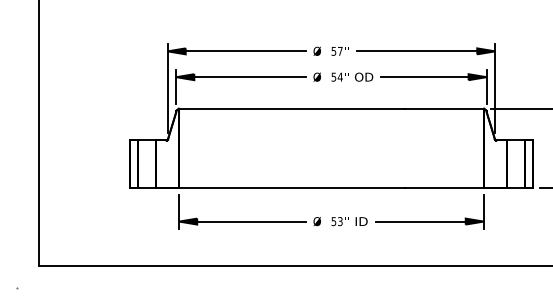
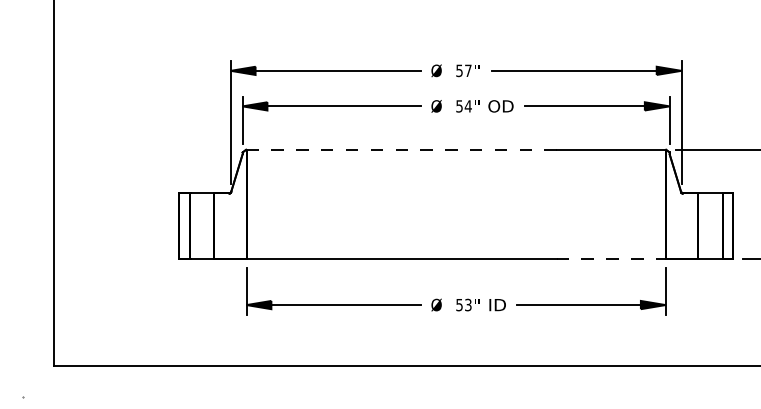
line: (291, 108) -> (401, 149), solid -> dashed
line: (444, 187) -> (611, 258), solid -> dashed

